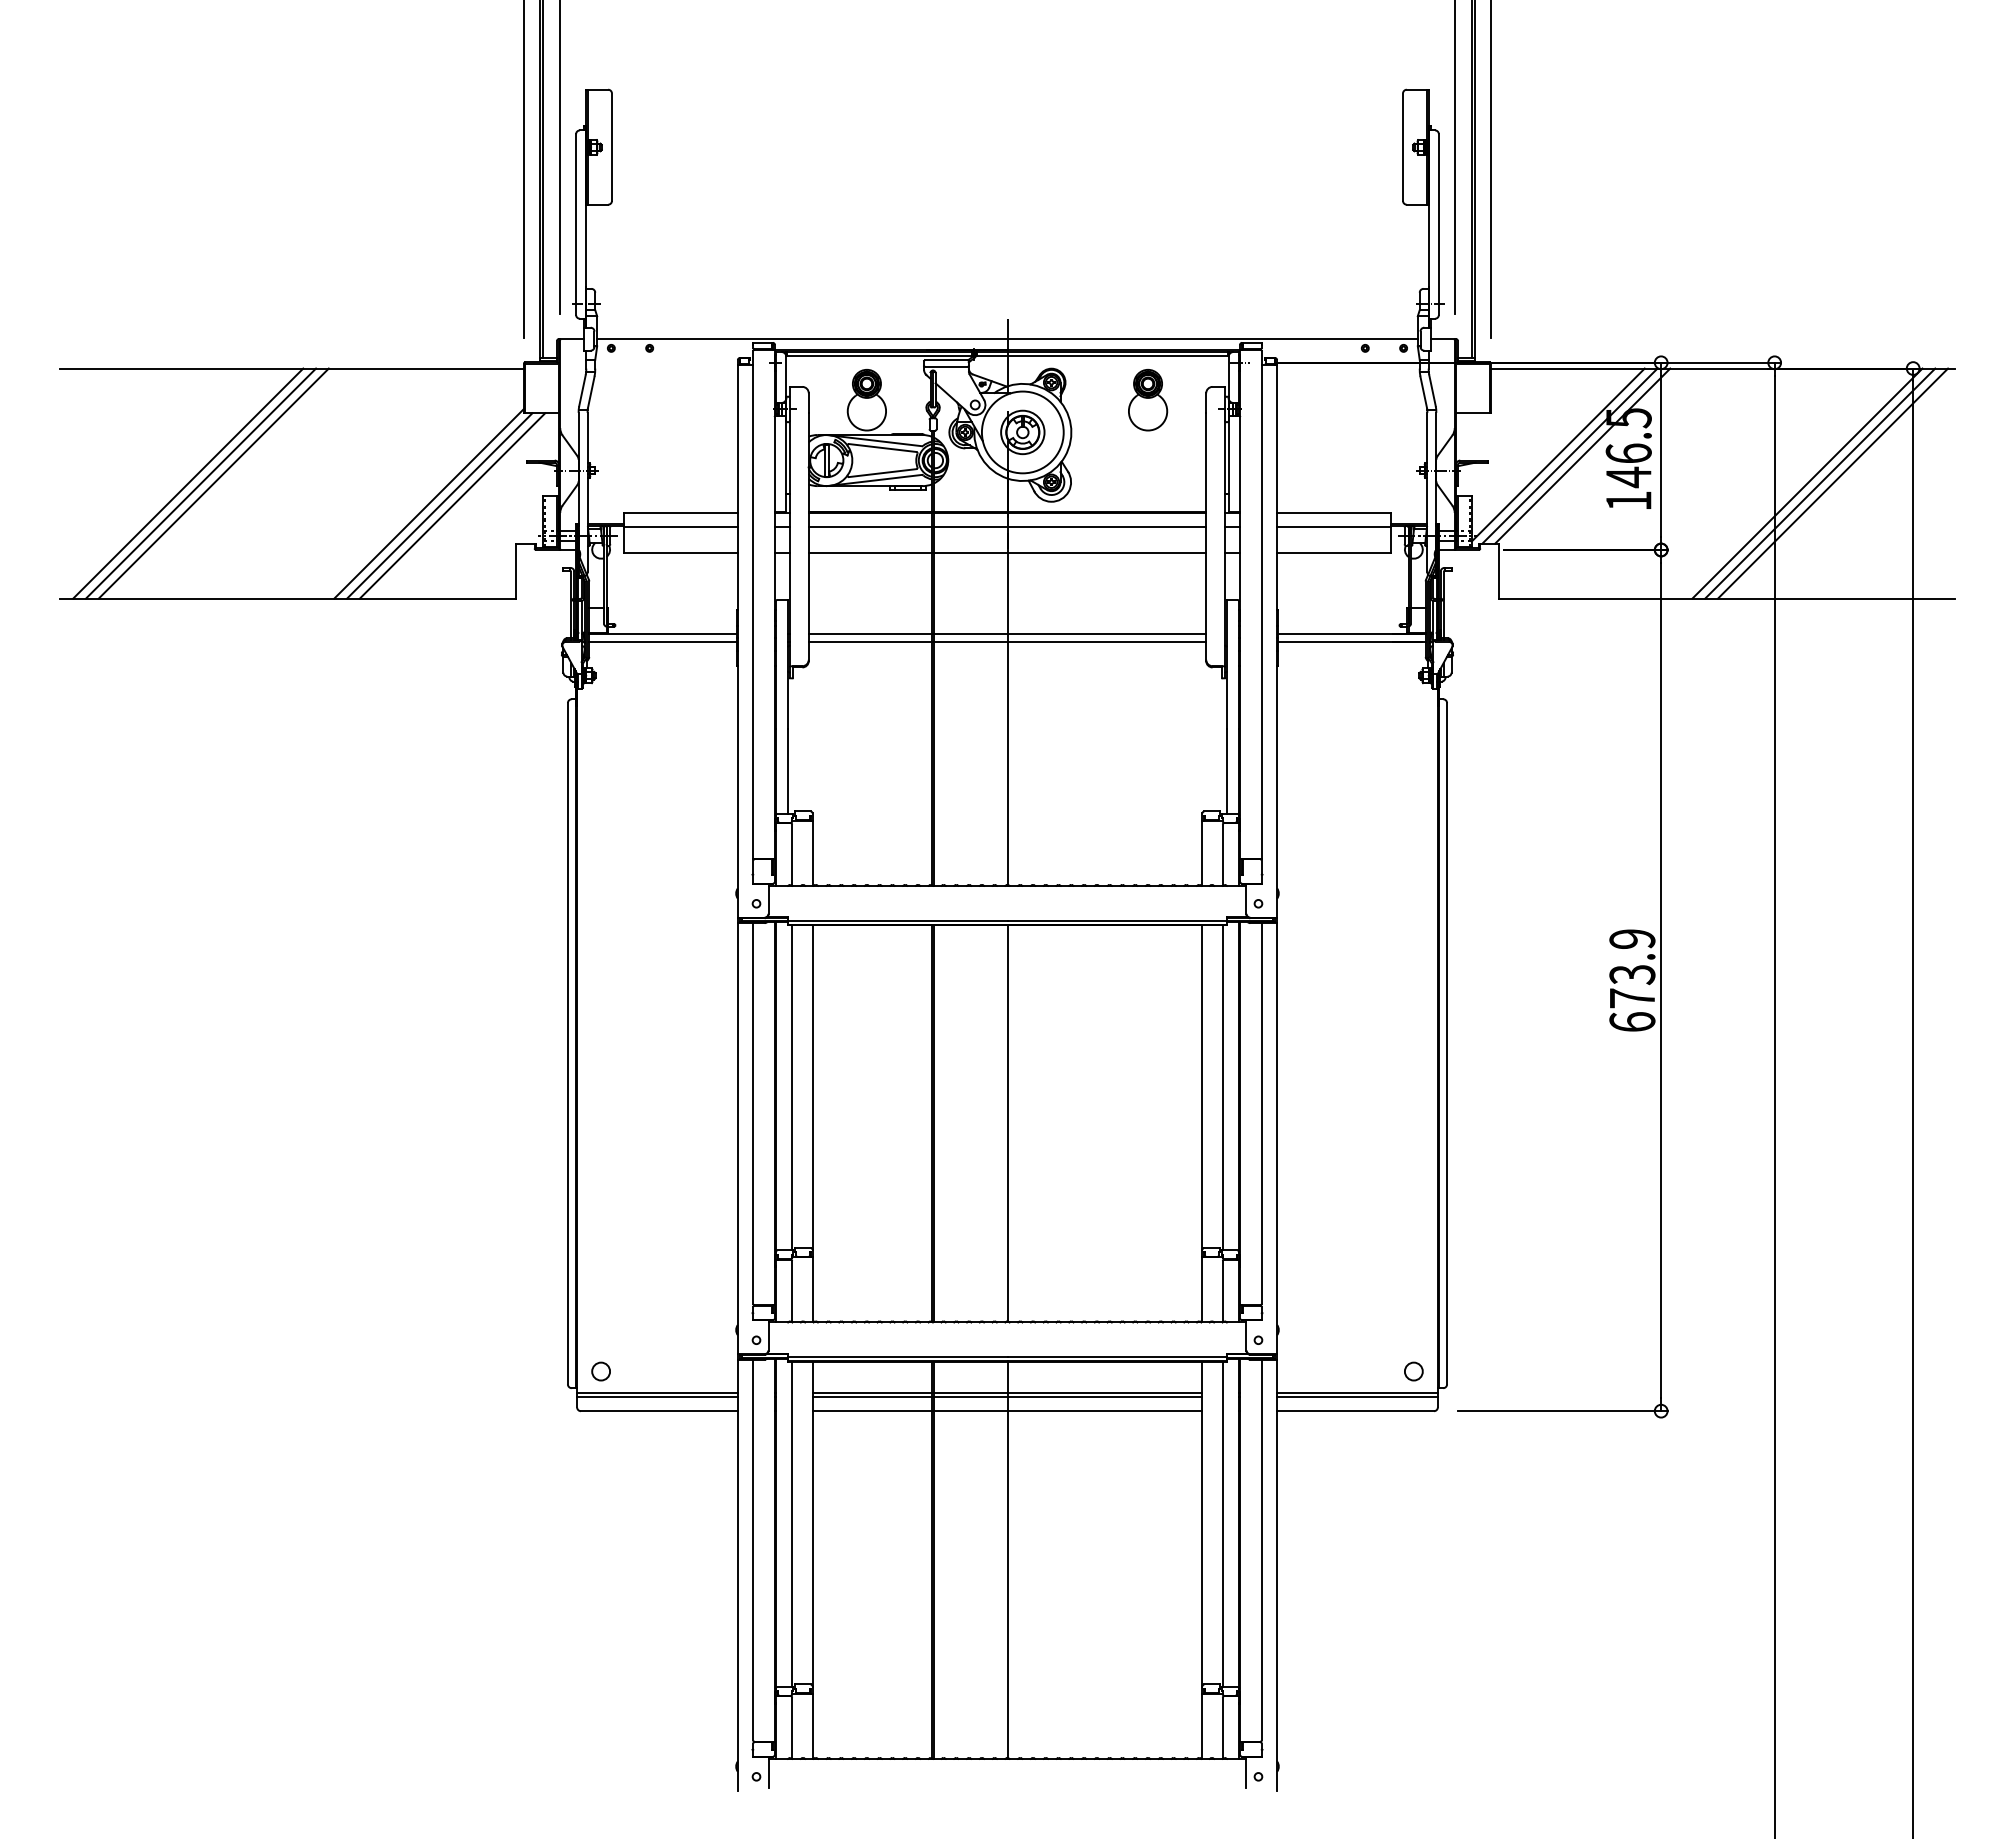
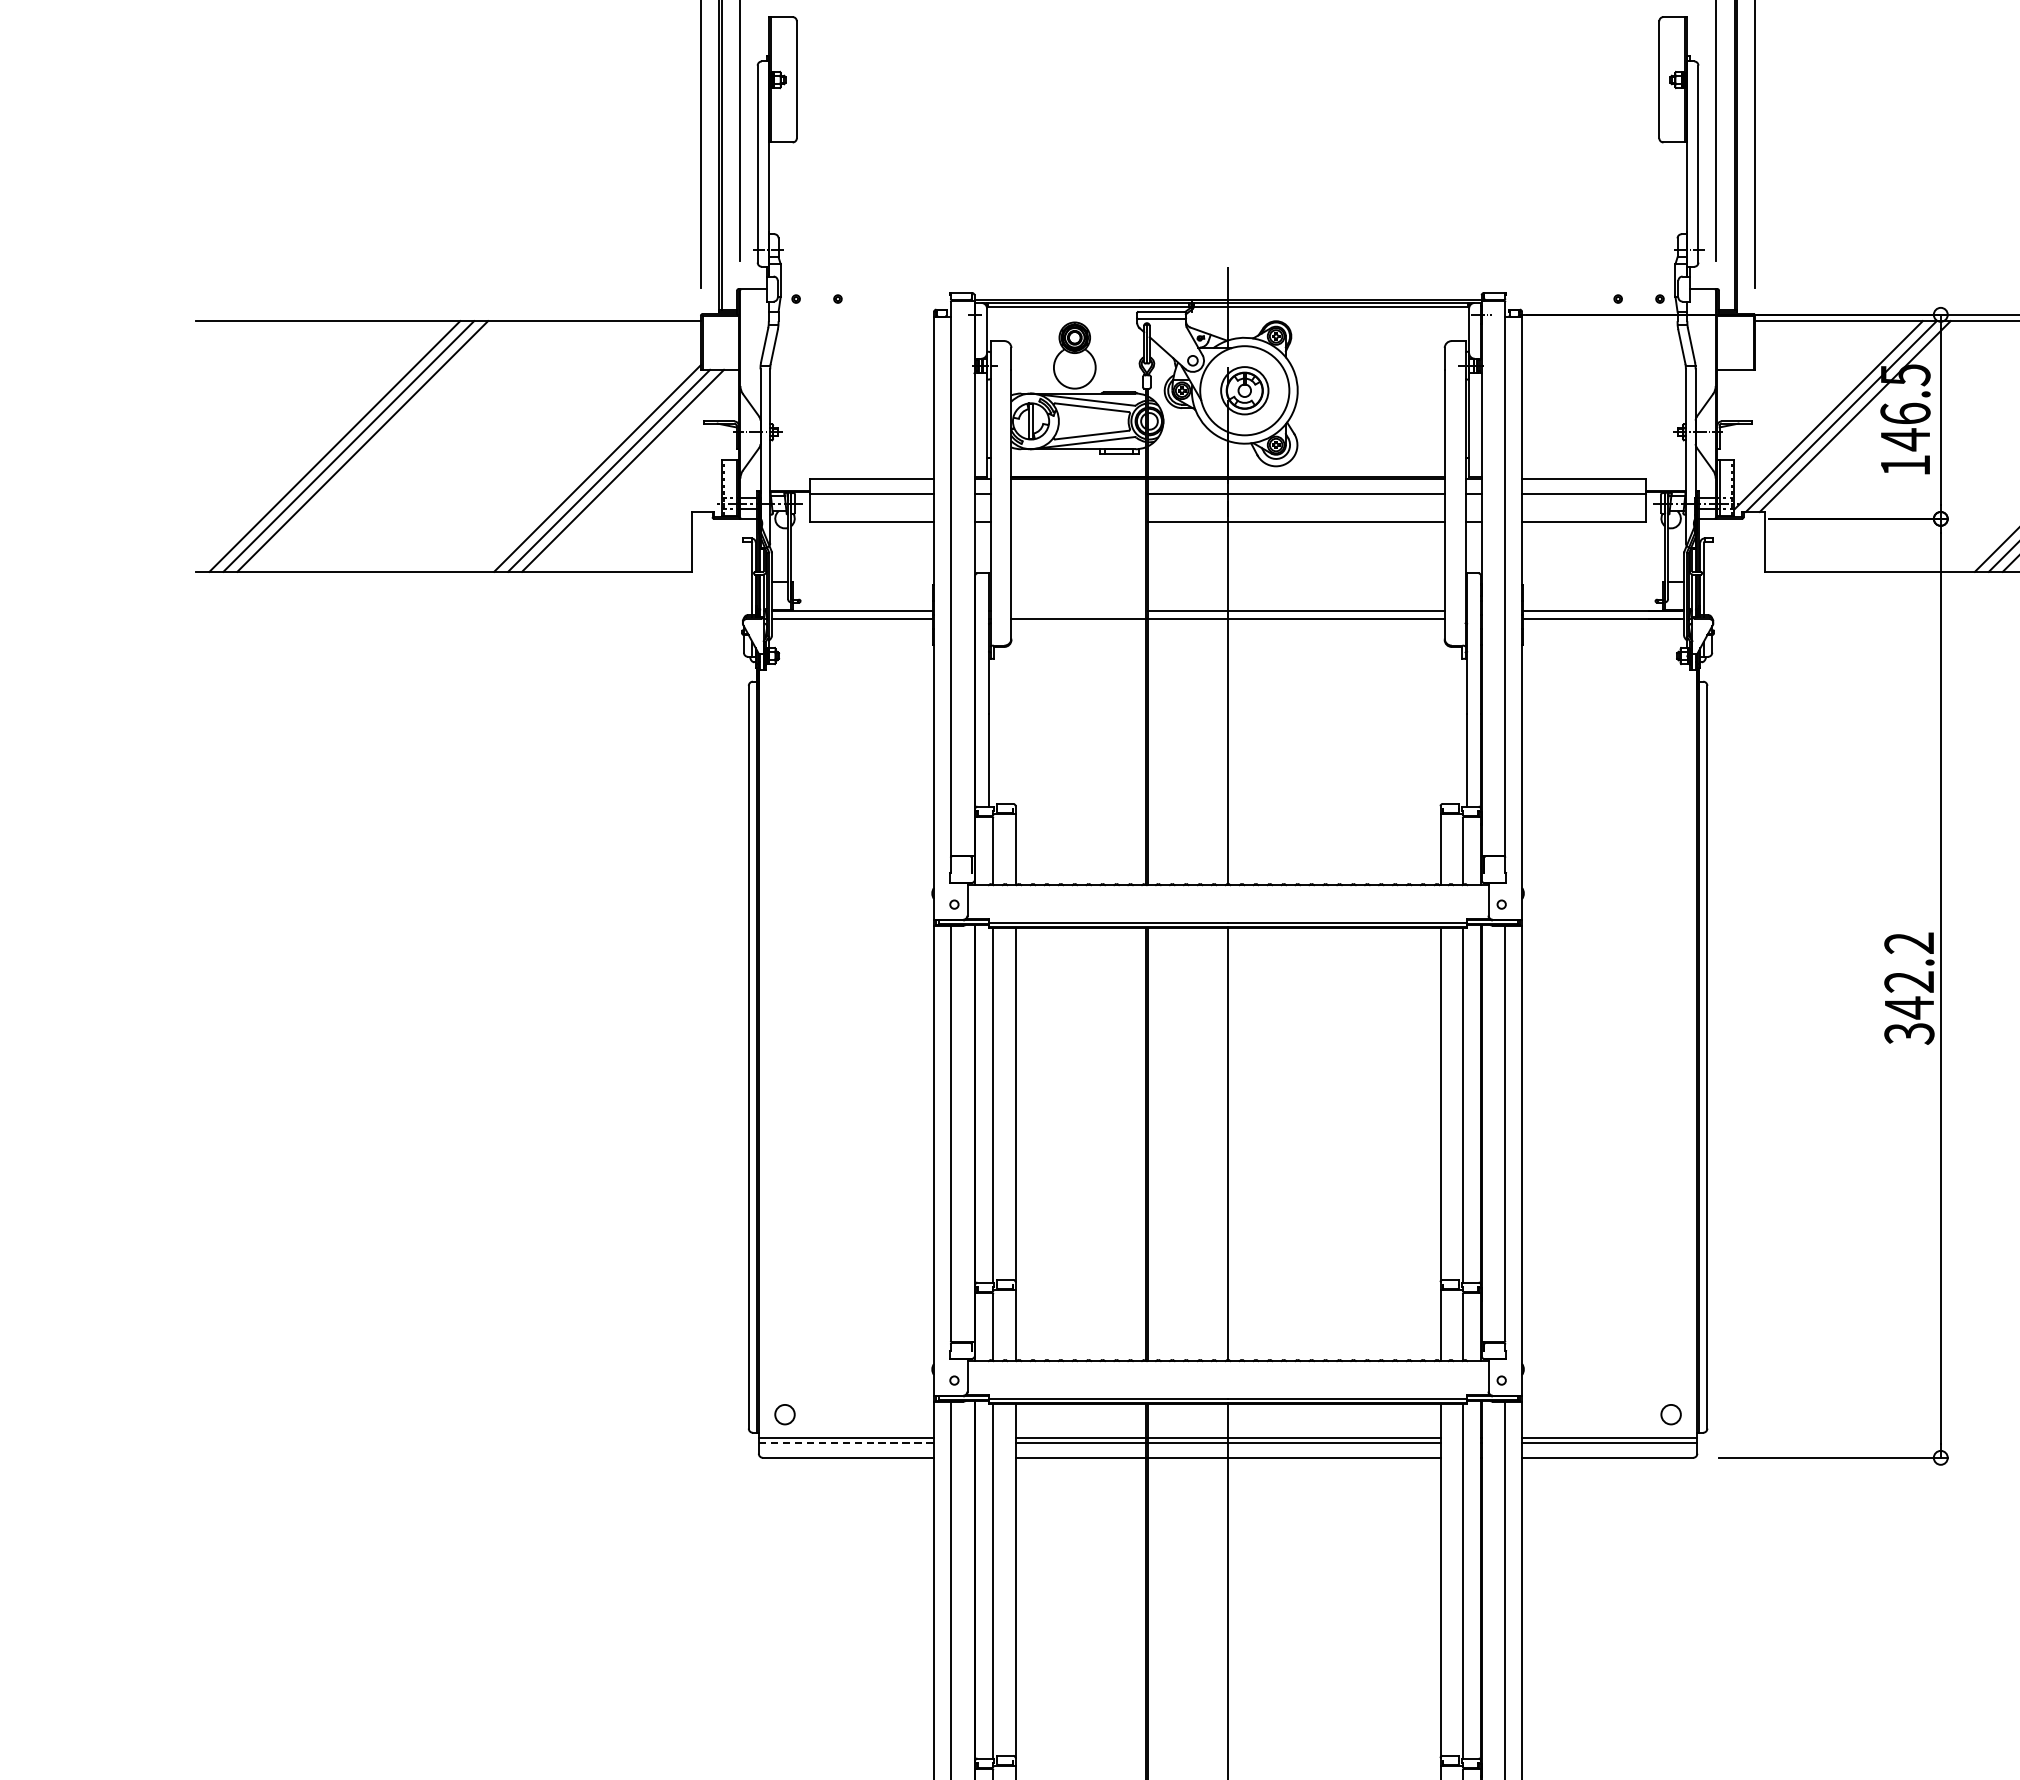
line: (1007, 339) -> (1228, 289), removed
part: (1148, 400) -> (1381, 355), removed
line: (870, 527) -> (1078, 494), removed
line: (870, 552) -> (1078, 521), removed
line: (870, 634) -> (1078, 611), removed
text: (1632, 980) -> (1909, 988), 673.9 -> 342.2
line: (656, 1397) -> (845, 1442), solid -> dashed

